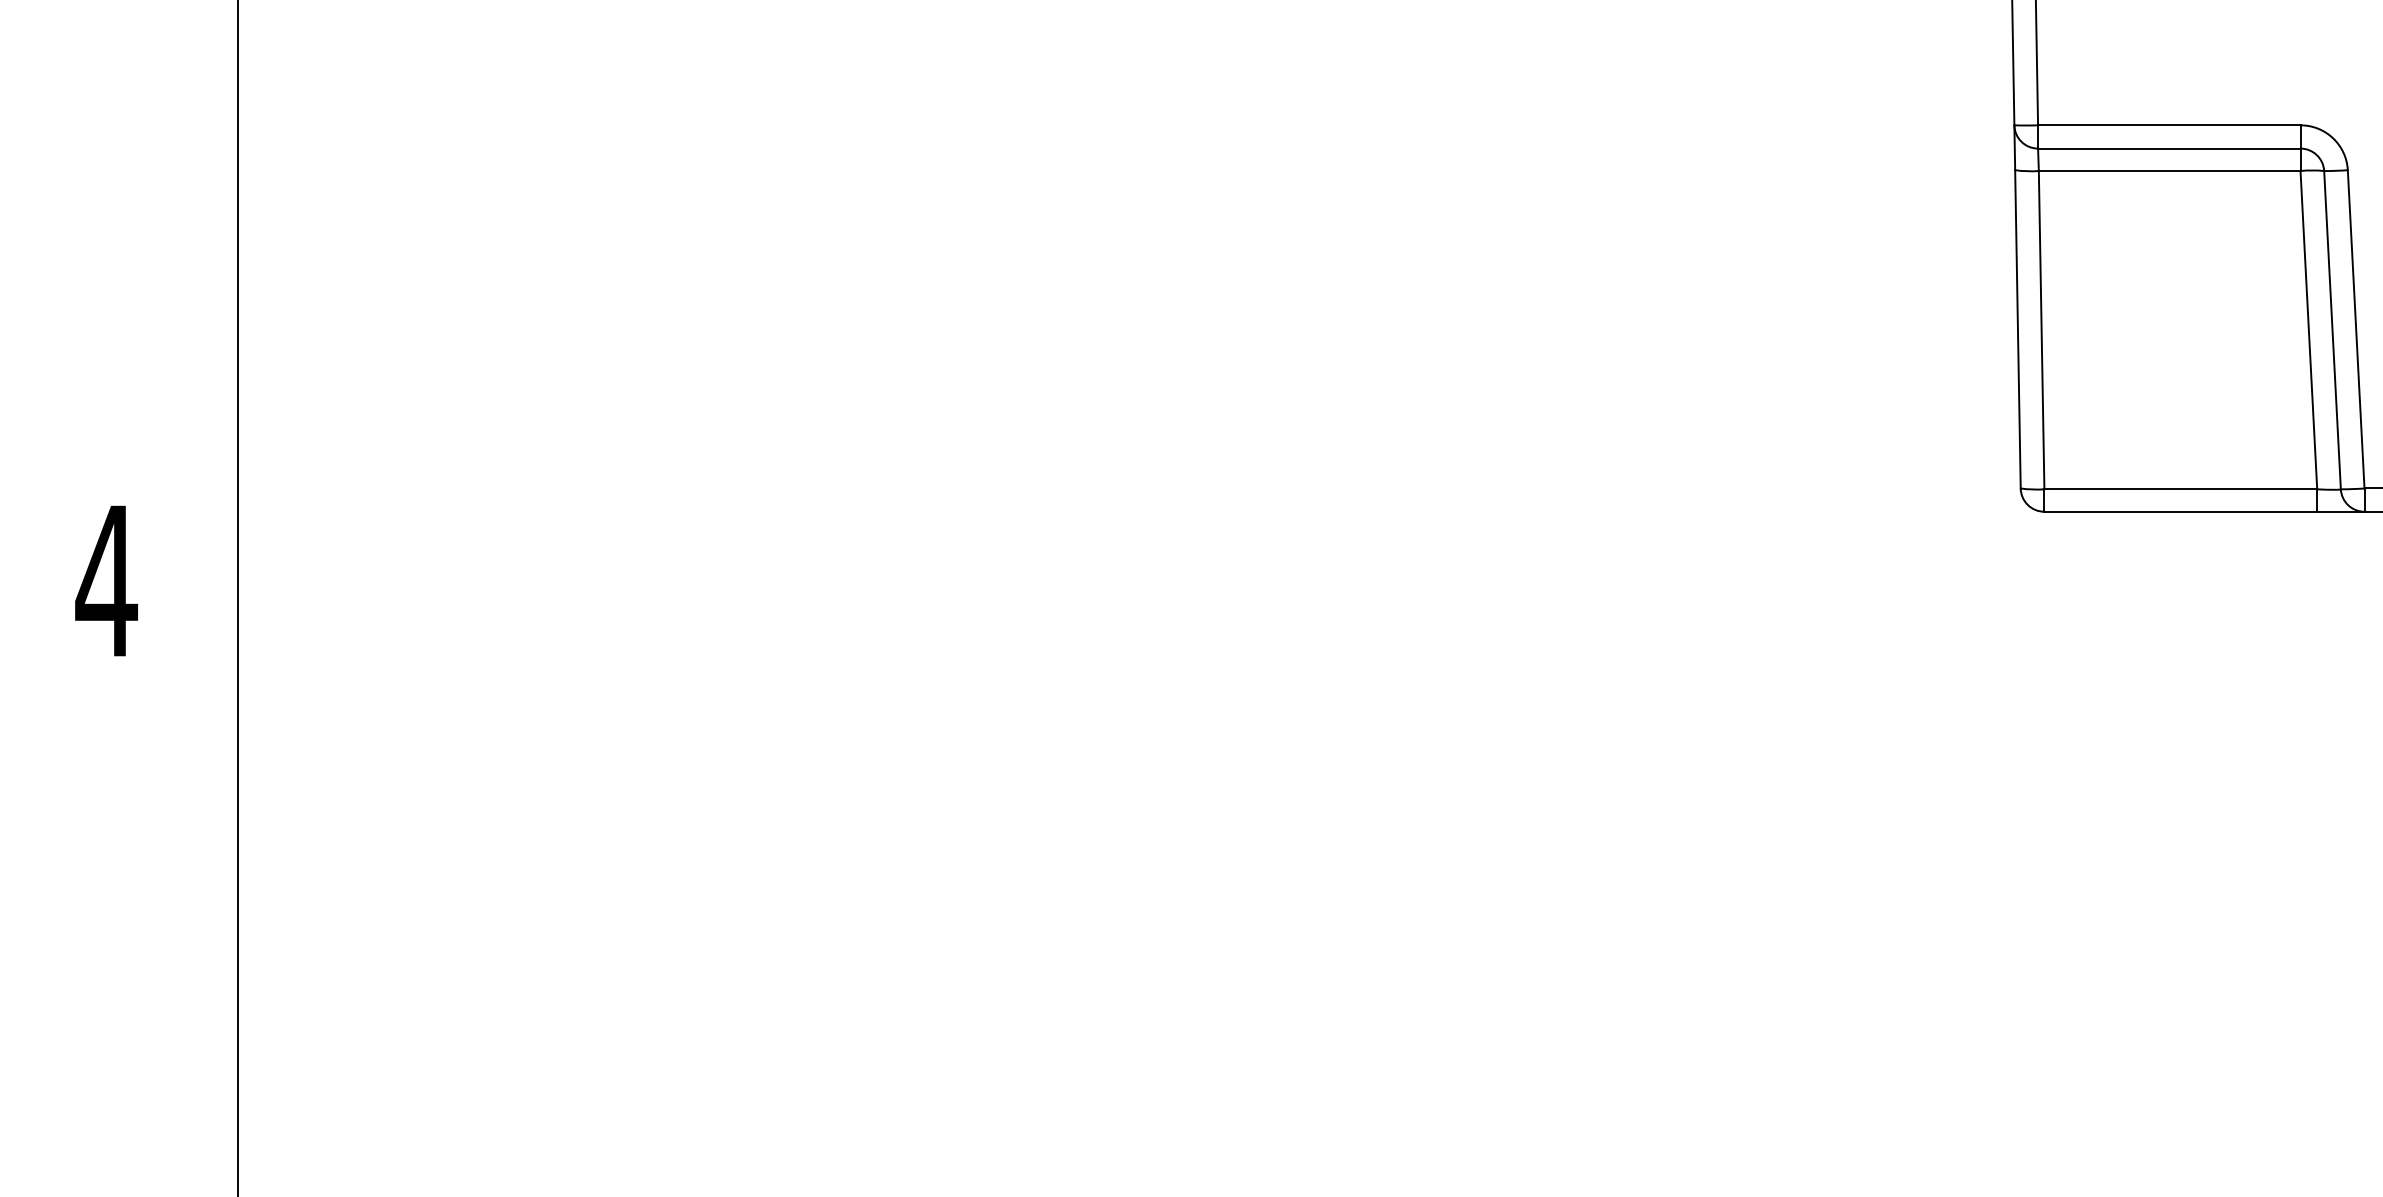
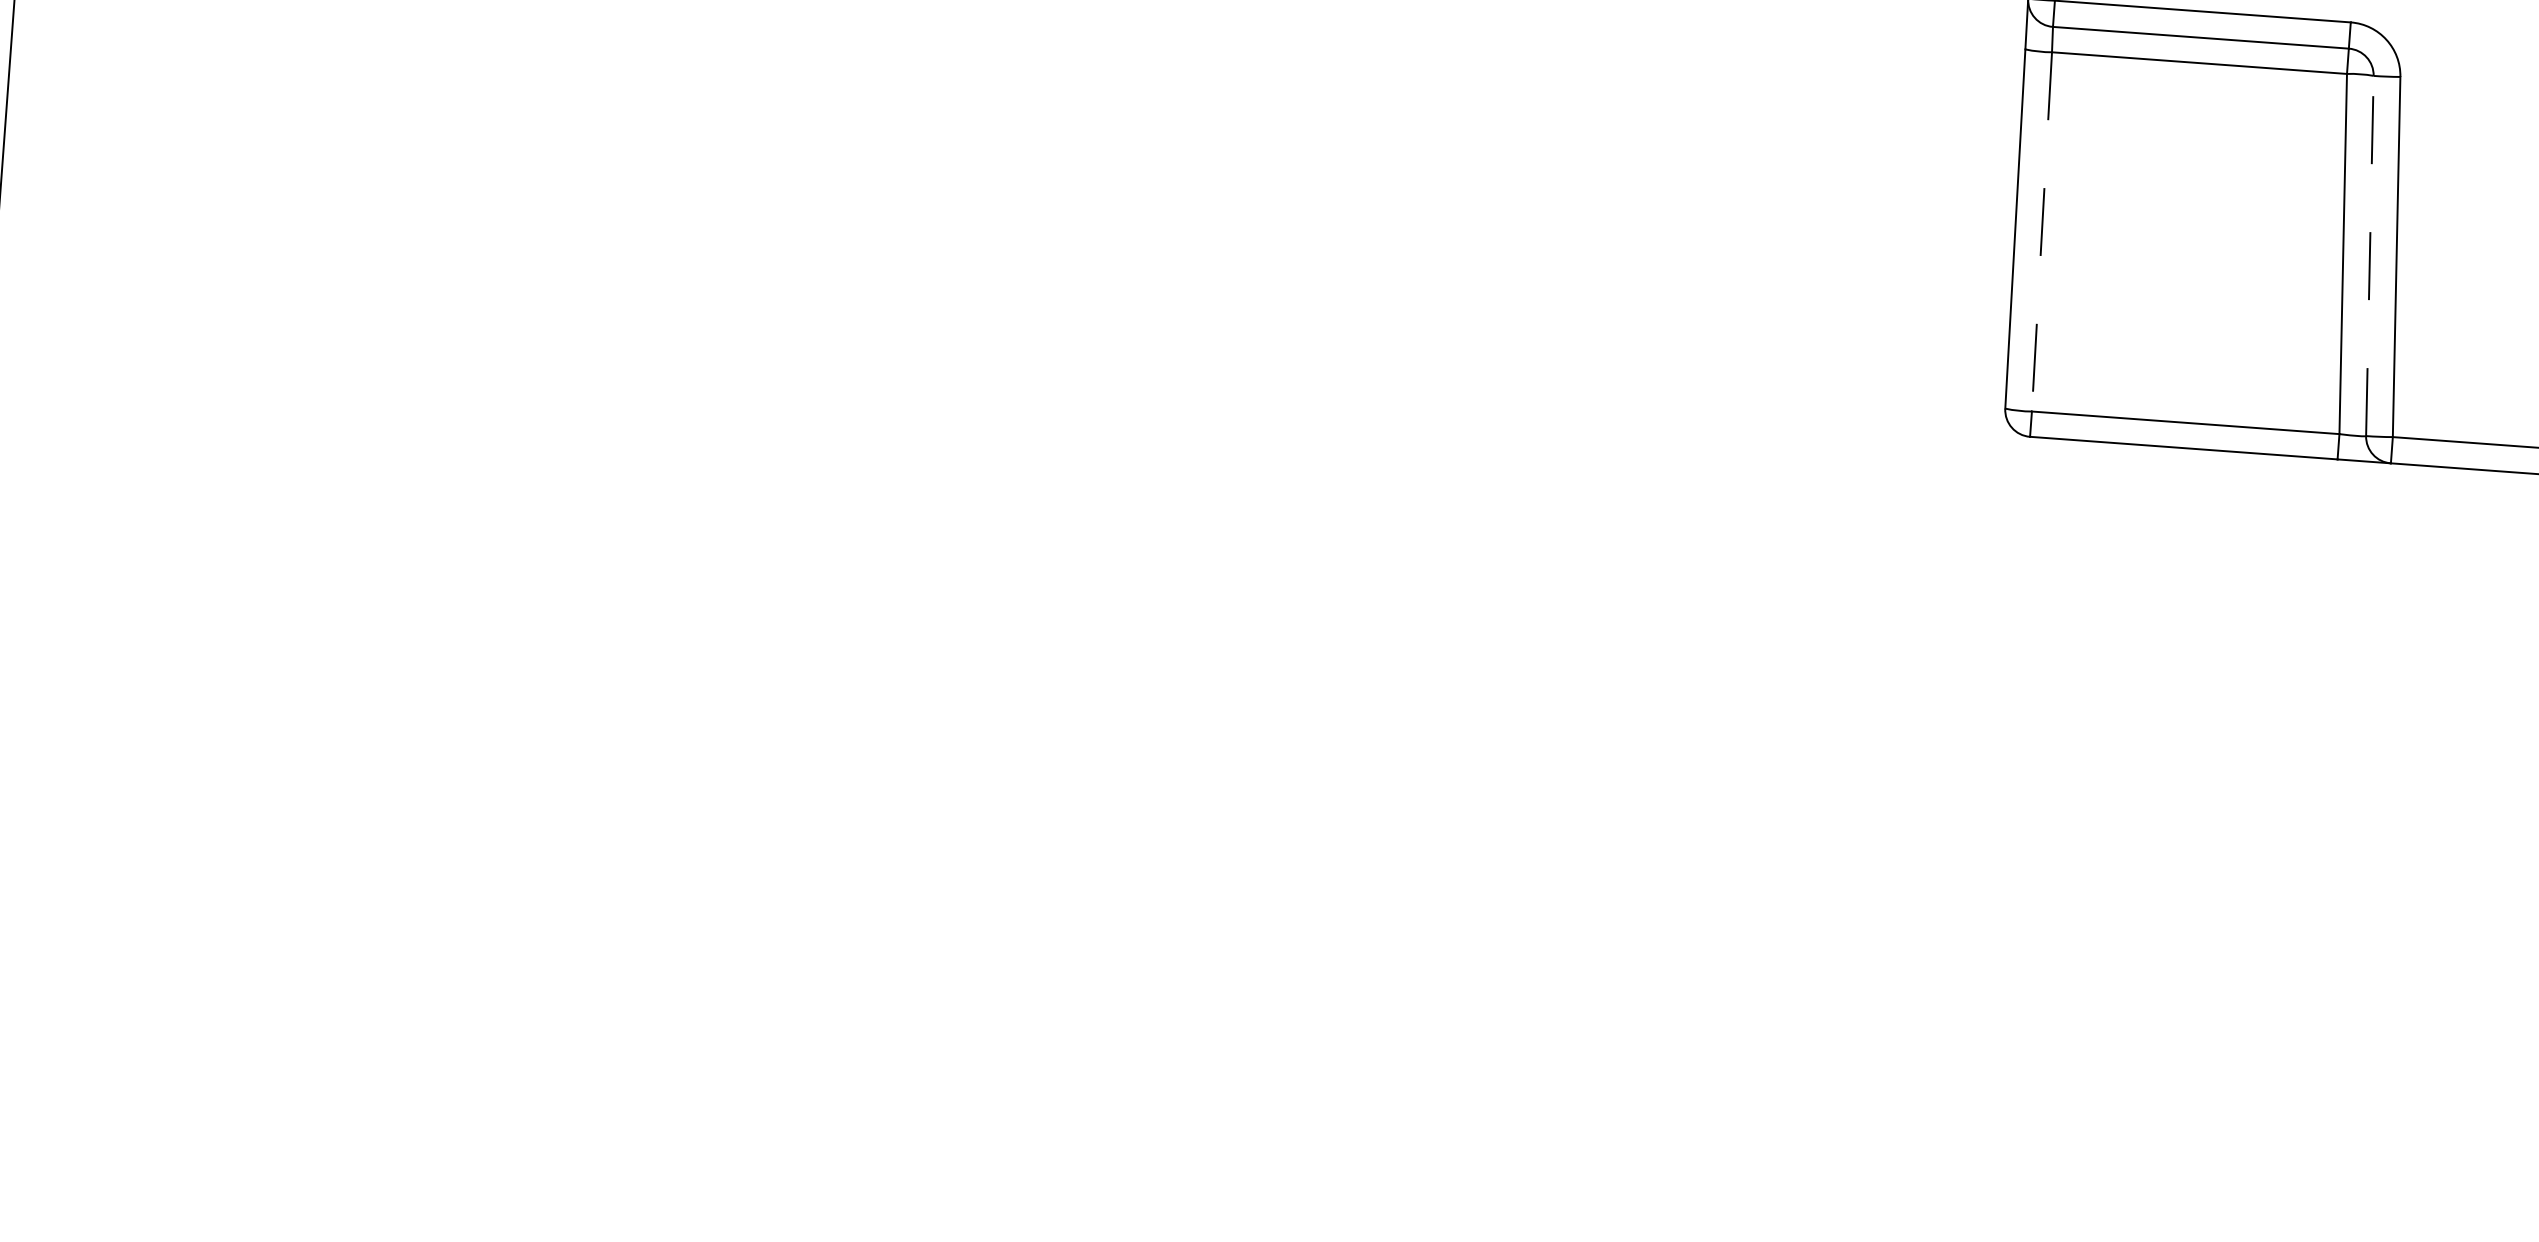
line: (2332, 329) -> (2369, 255), solid -> dashed
line: (2041, 330) -> (2041, 232), solid -> dashed

